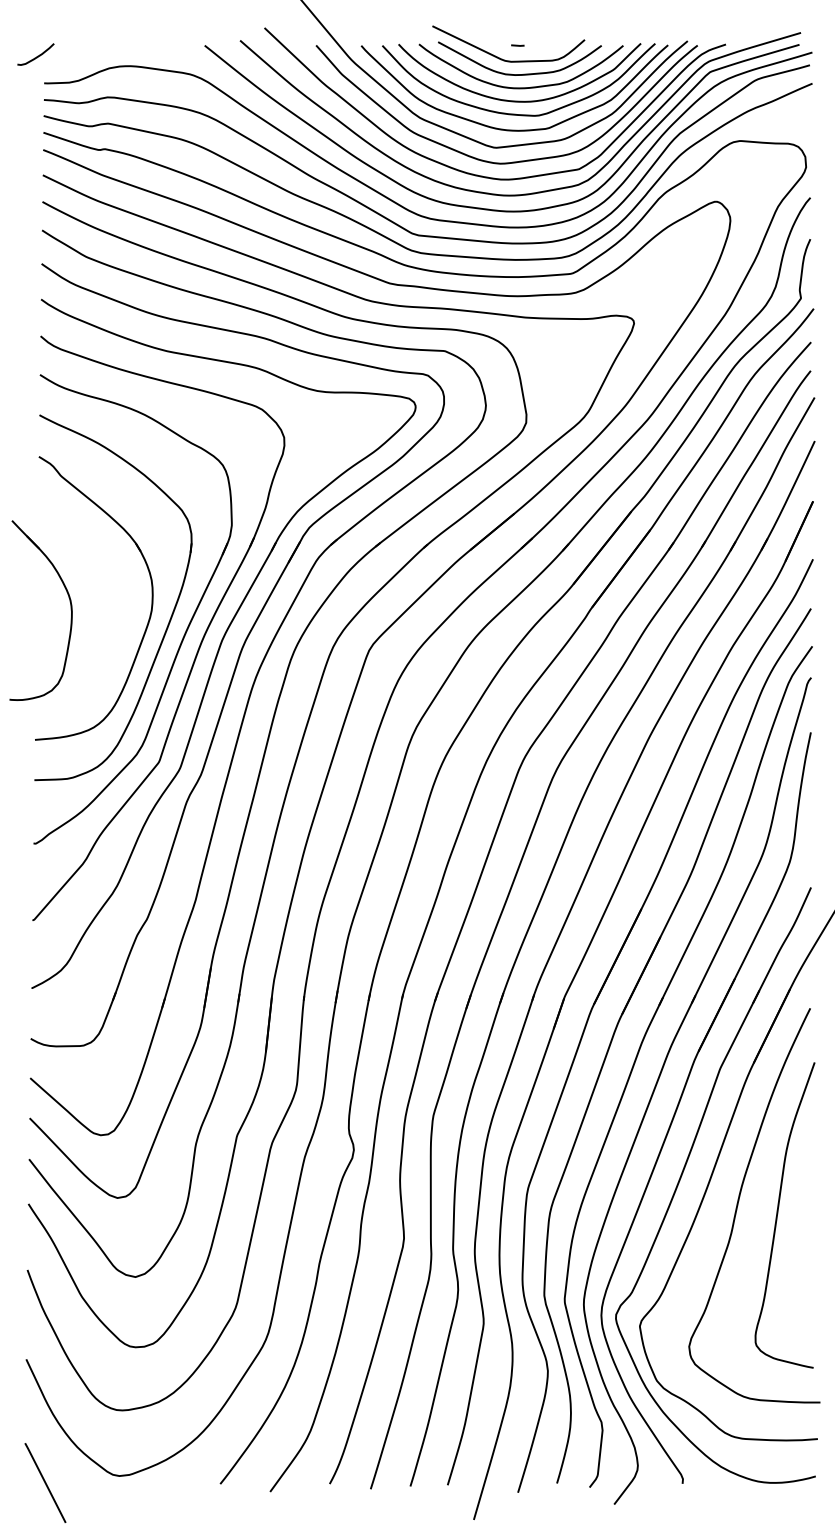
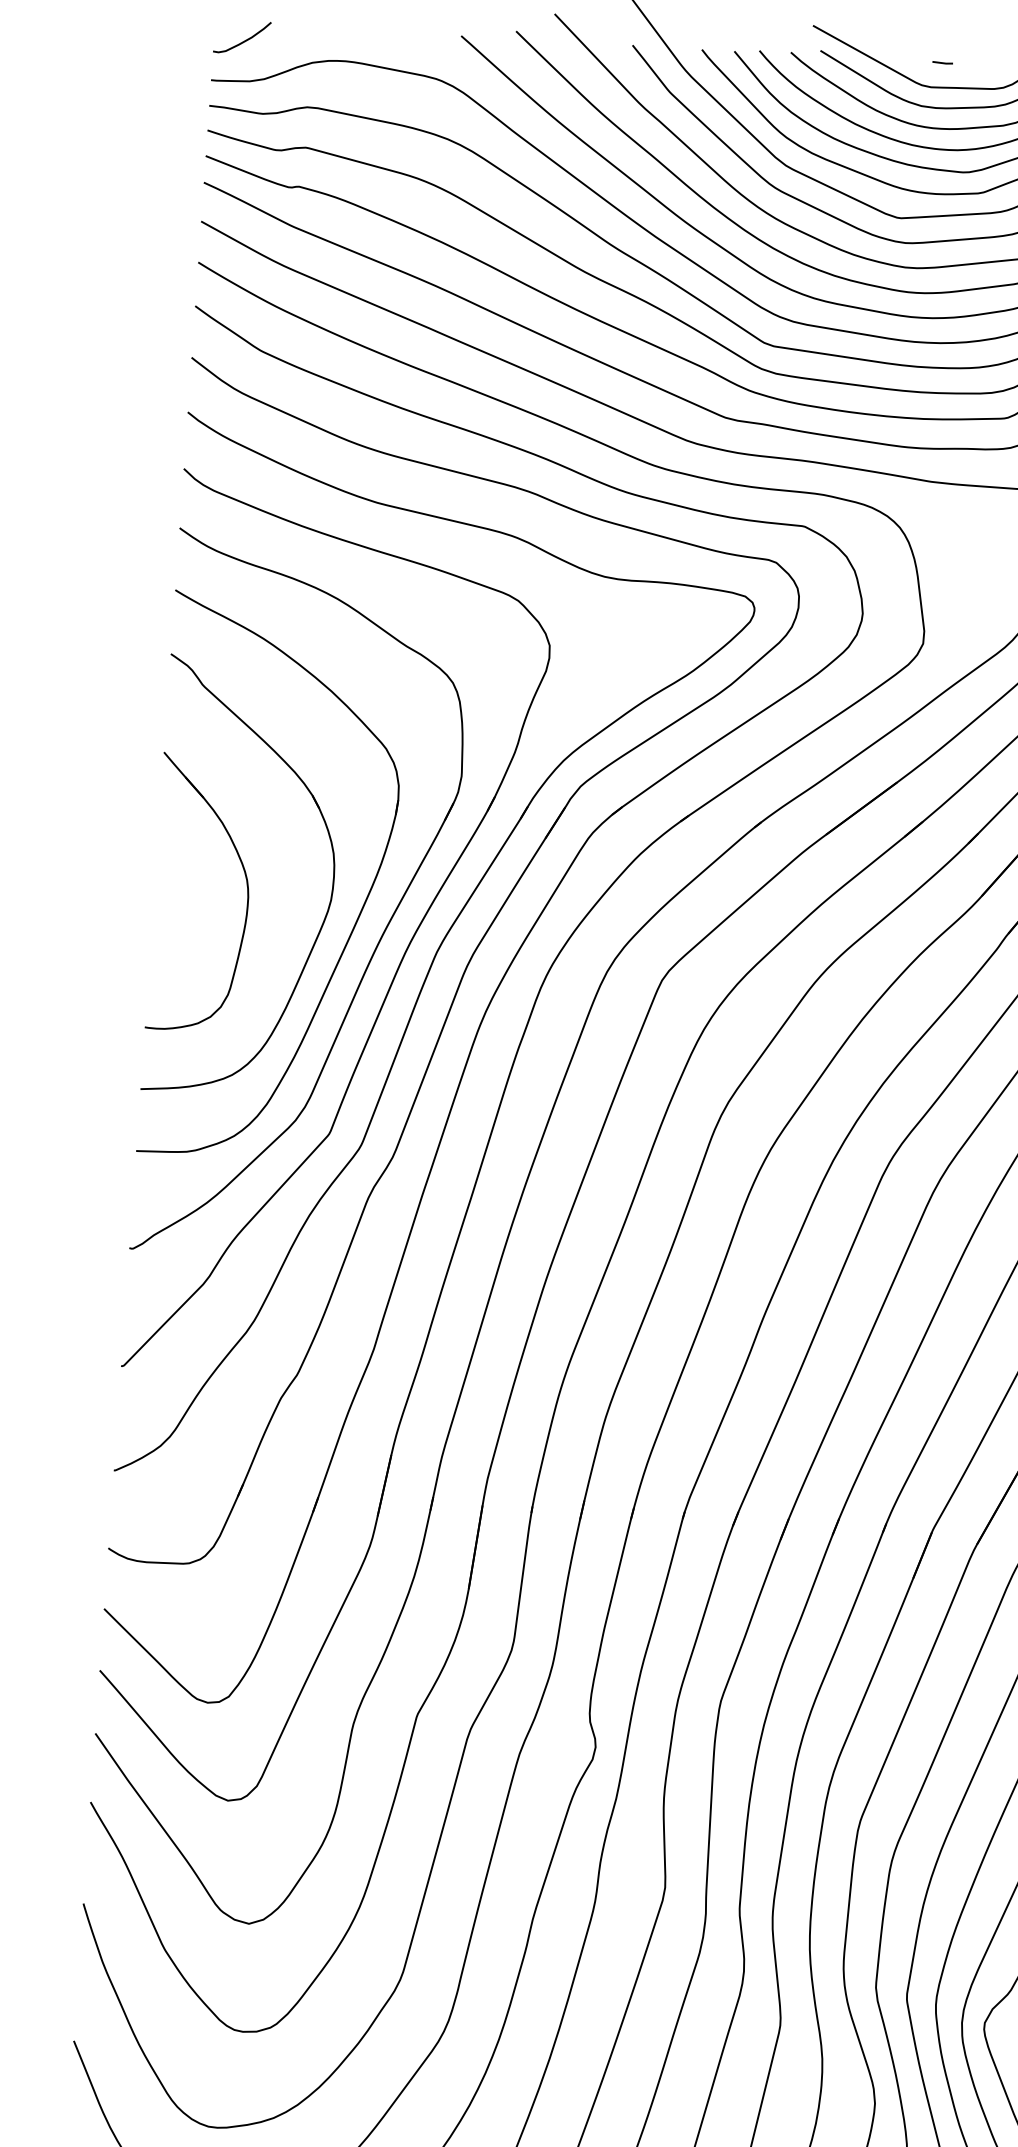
curve: (37, 55) -> (244, 39), moved
part: (70, 610) -> (246, 895), moved

